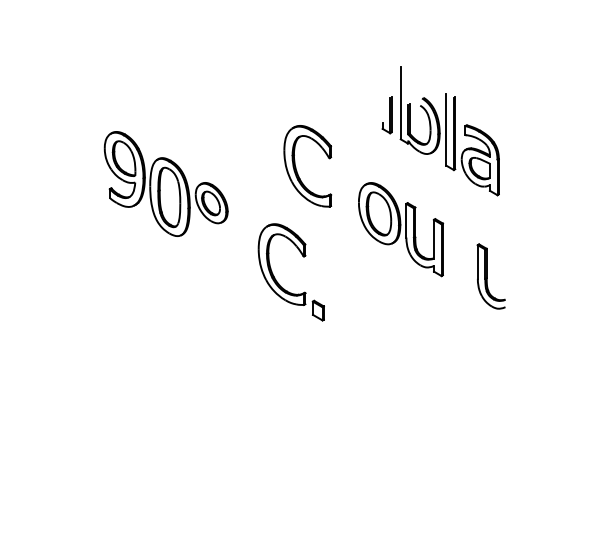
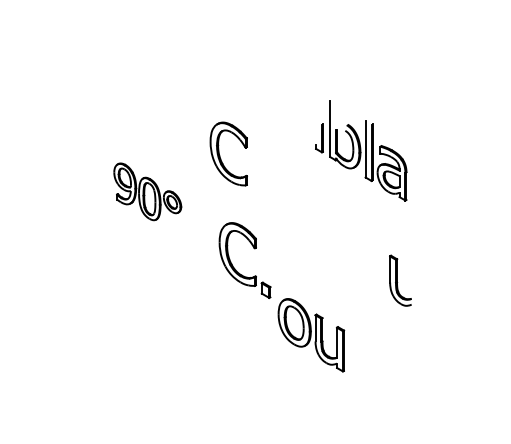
part: (297, 168) -> (220, 155), moved
part: (166, 183) -> (147, 191), size x0.7
part: (401, 229) -> (311, 335), moved
part: (491, 276) -> (400, 280), moved

